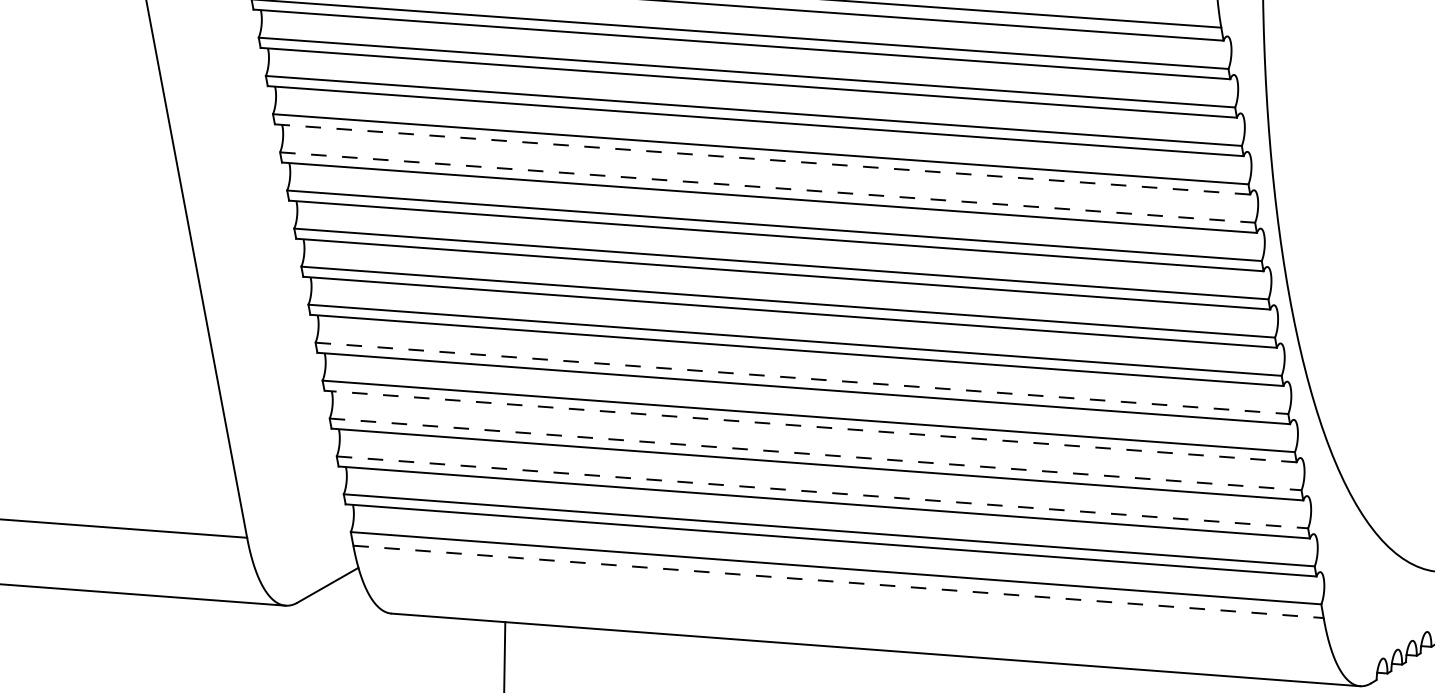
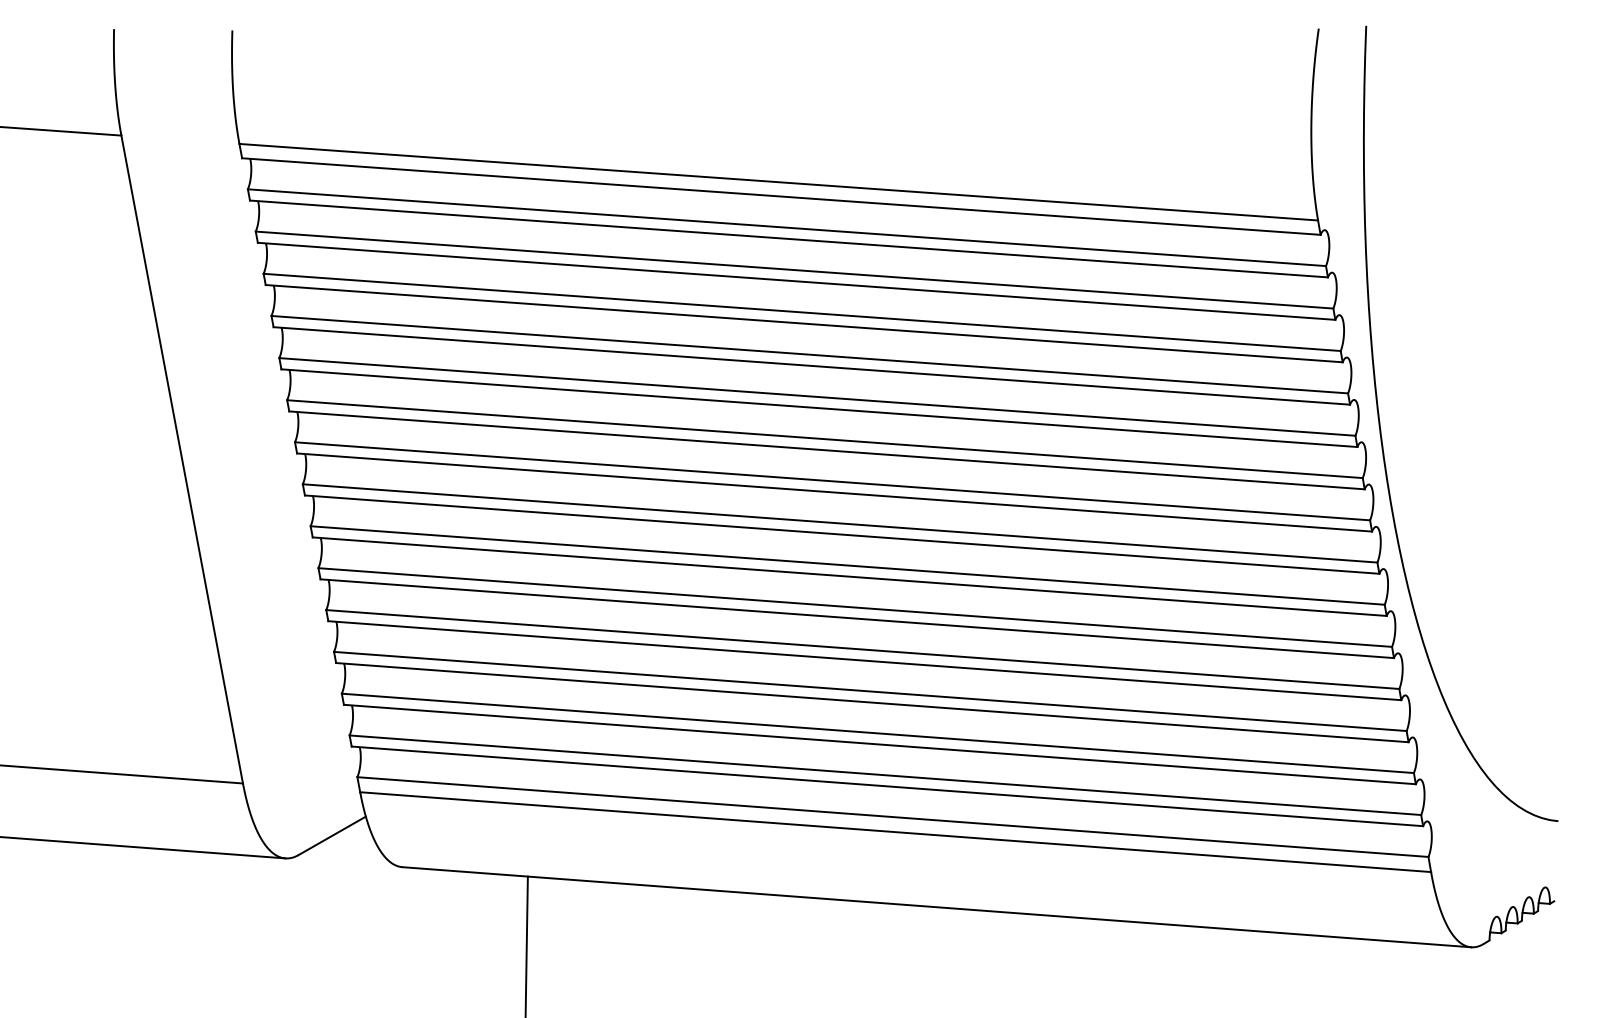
line: (762, 159) -> (811, 365), dashed -> solid
line: (767, 187) -> (817, 396), dashed -> solid
line: (802, 378) -> (855, 607), dashed -> solid
line: (810, 426) -> (864, 660), dashed -> solid
line: (815, 454) -> (870, 691), dashed -> solid
line: (822, 492) -> (878, 733), dashed -> solid
line: (838, 582) -> (895, 832), dashed -> solid

